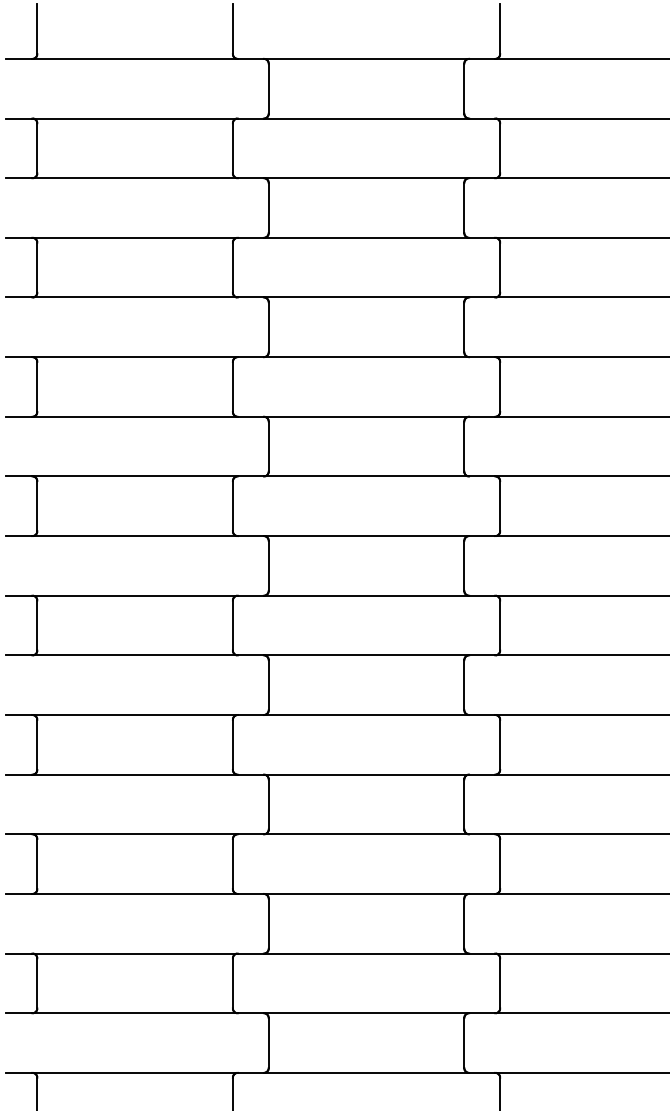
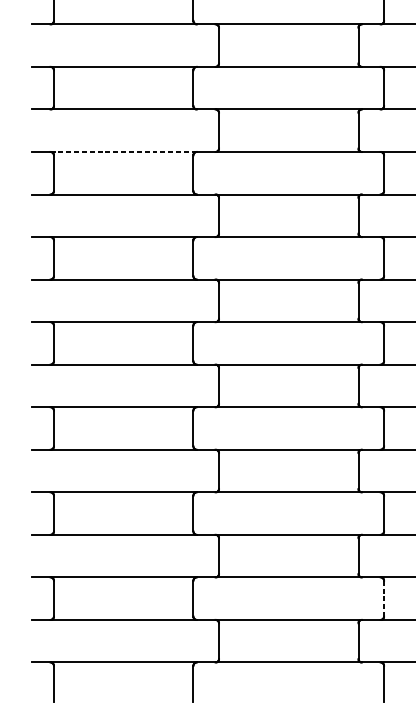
line: (135, 357) -> (123, 152), solid -> dashed
line: (500, 983) -> (384, 598), solid -> dashed

